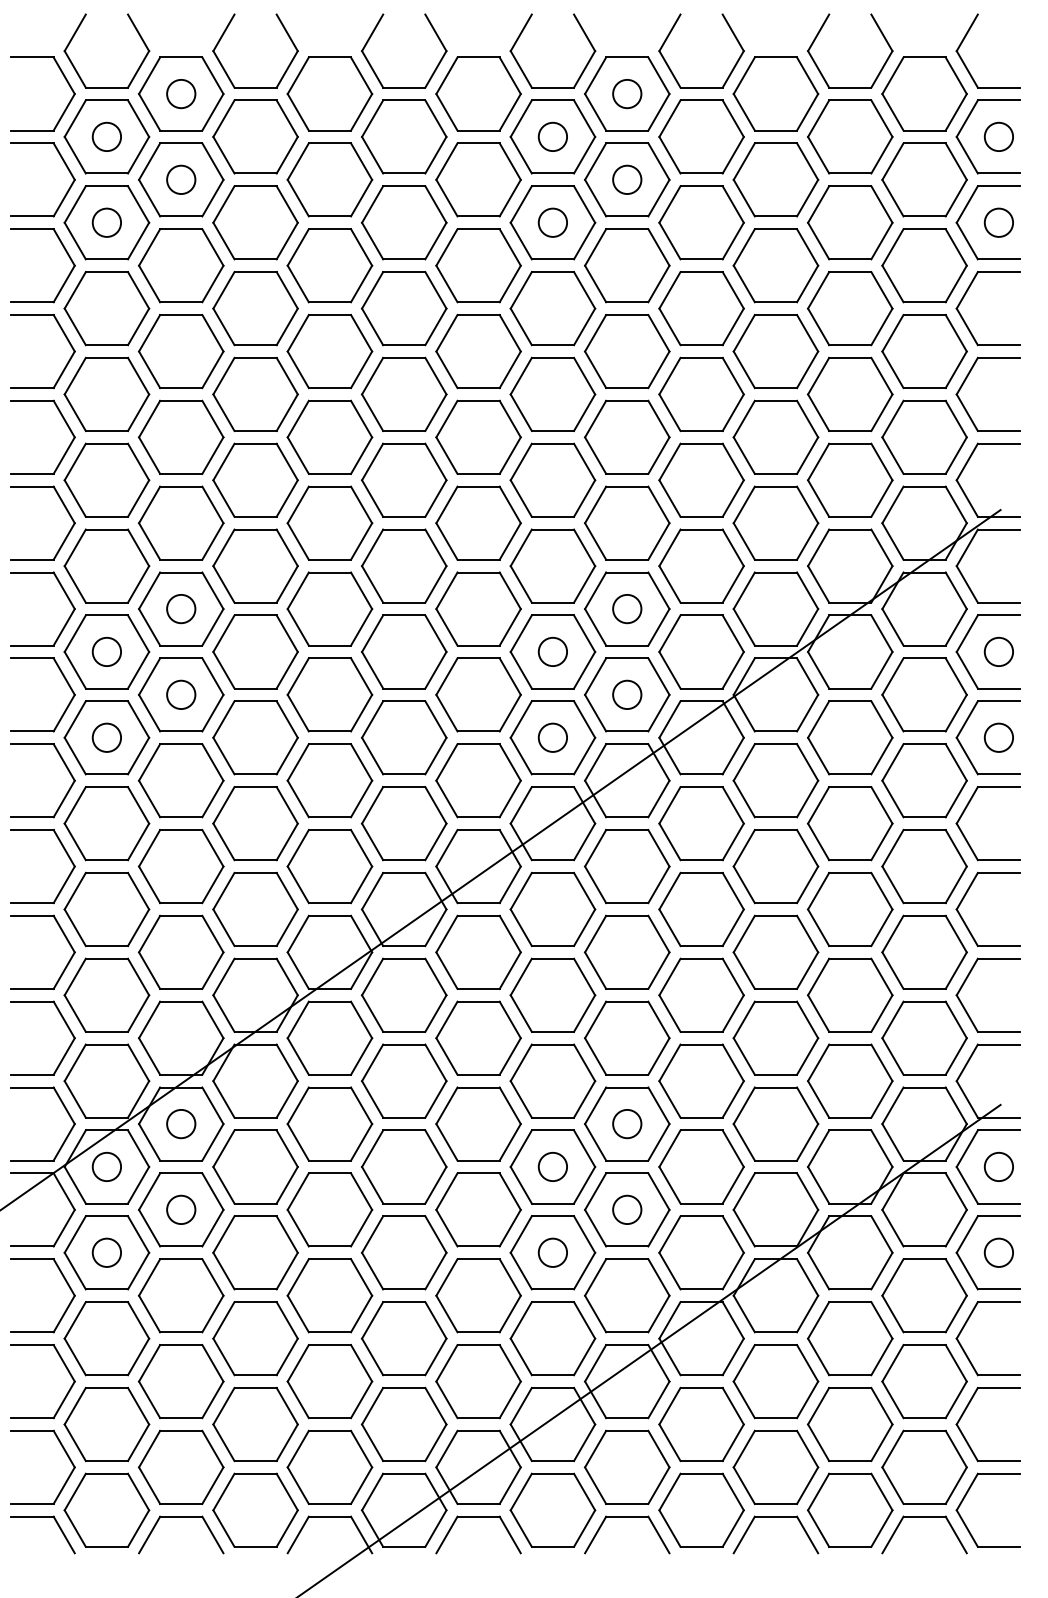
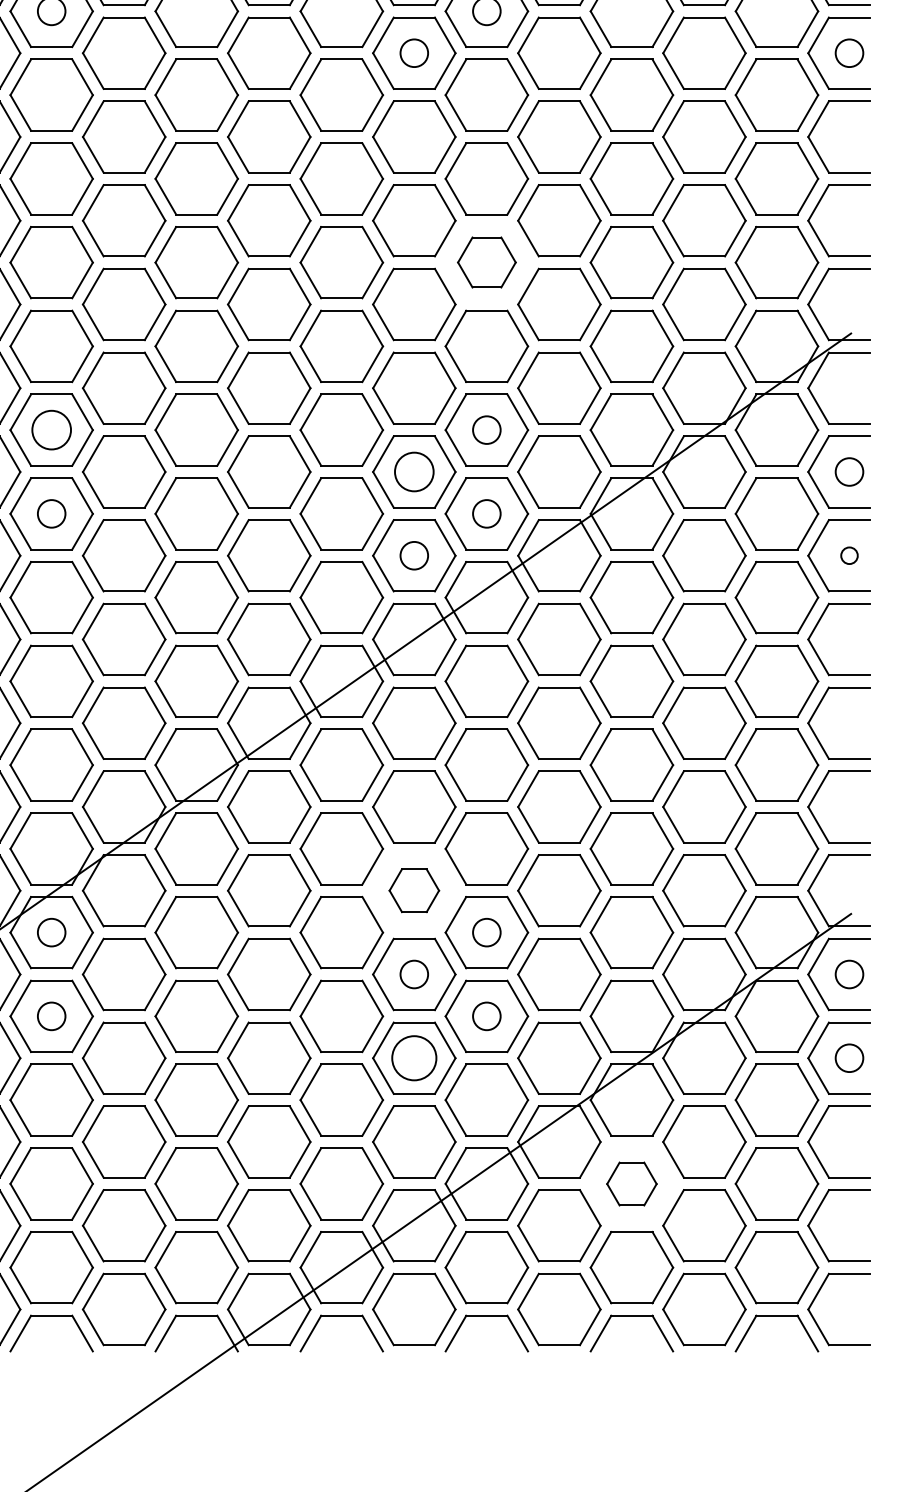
part: (627, 436) -> (487, 261), size x0.7
circle: (181, 608) -> (51, 429), size x1.4
circle: (552, 651) -> (413, 471), size x1.4
circle: (998, 737) -> (849, 555), size x0.6
part: (552, 1080) -> (413, 890), size x0.6
circle: (552, 1252) -> (413, 1057), size x1.6
part: (775, 1381) -> (631, 1183), size x0.6

